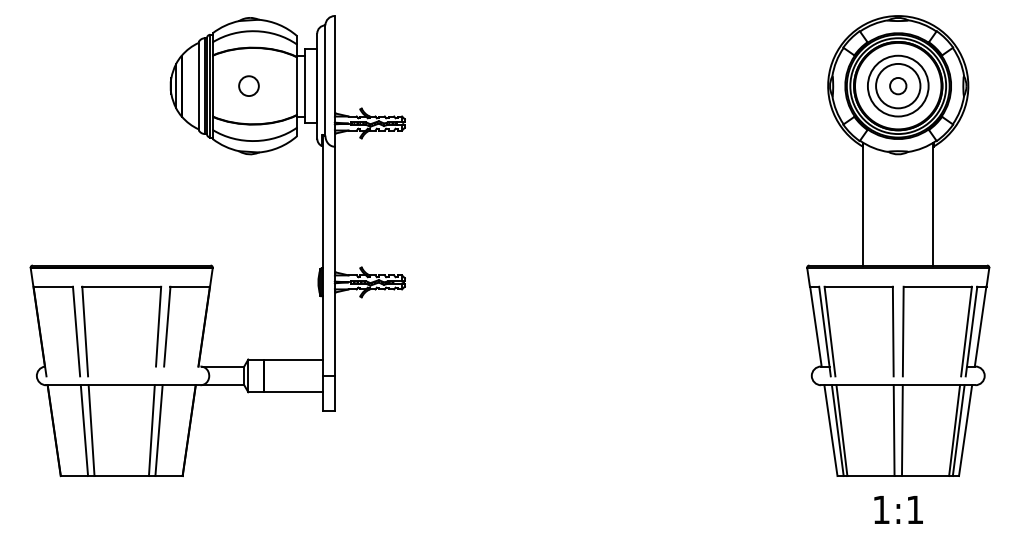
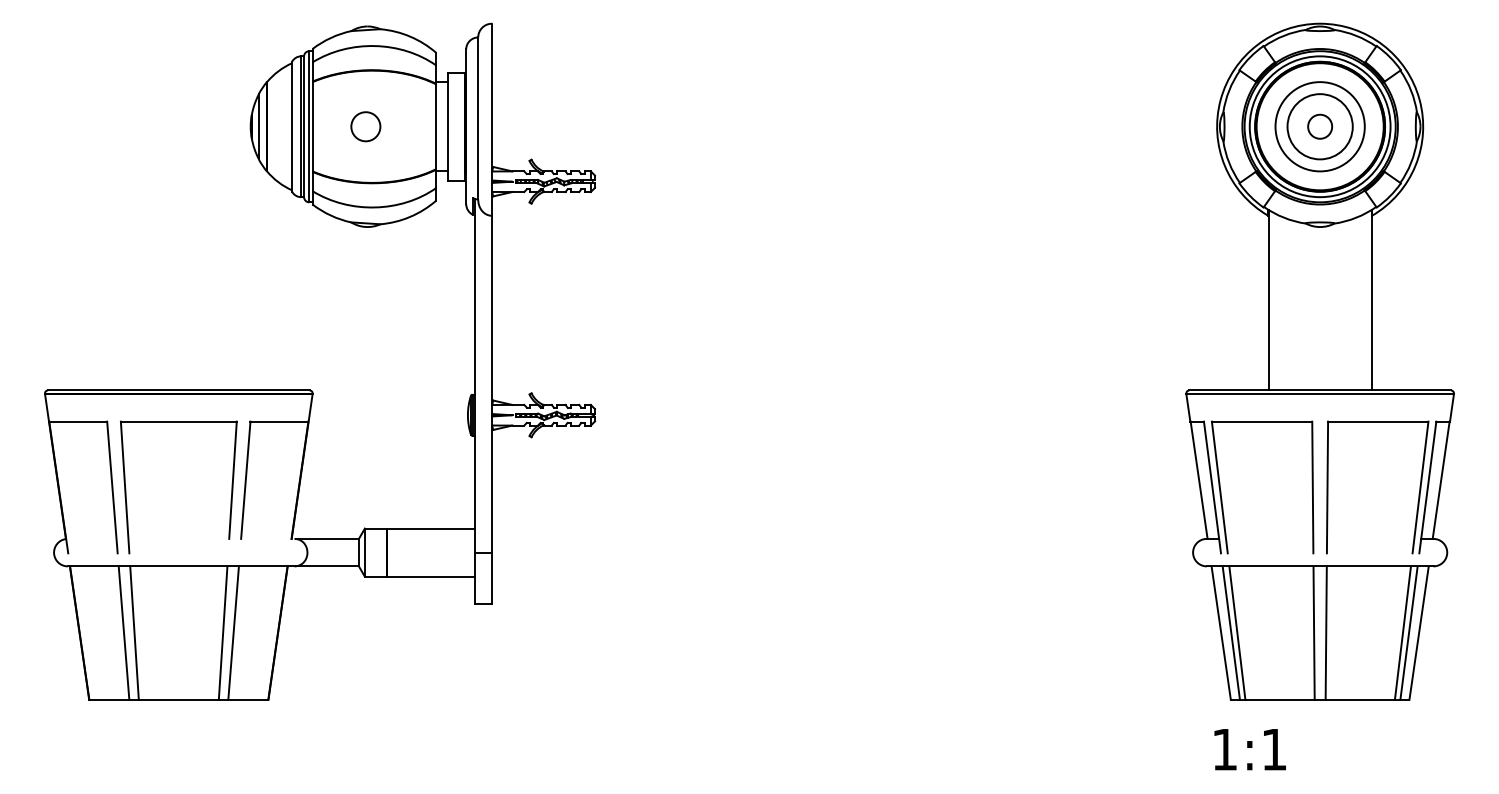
text: (898, 509) -> (1249, 749), moved

